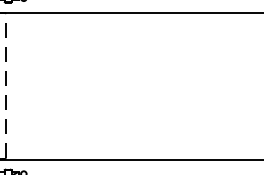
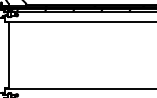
line: (5, 86) -> (8, 55), dashed -> solid

